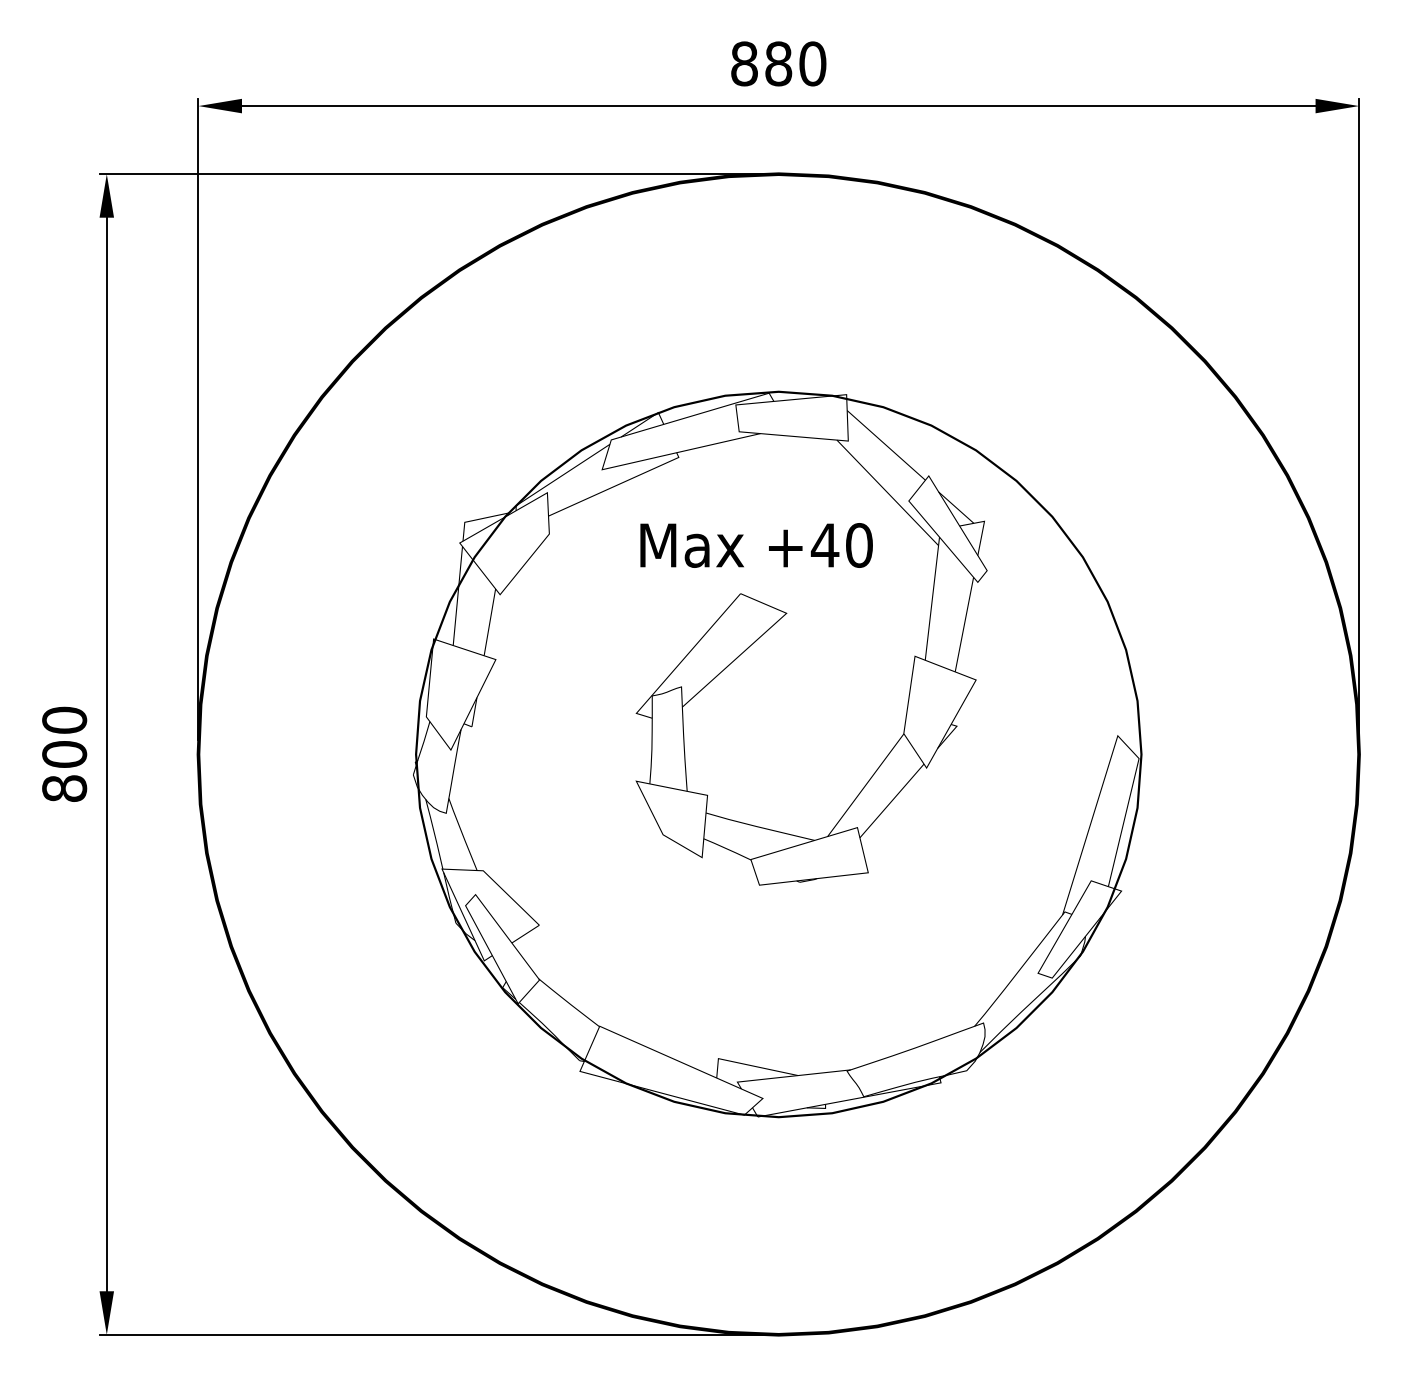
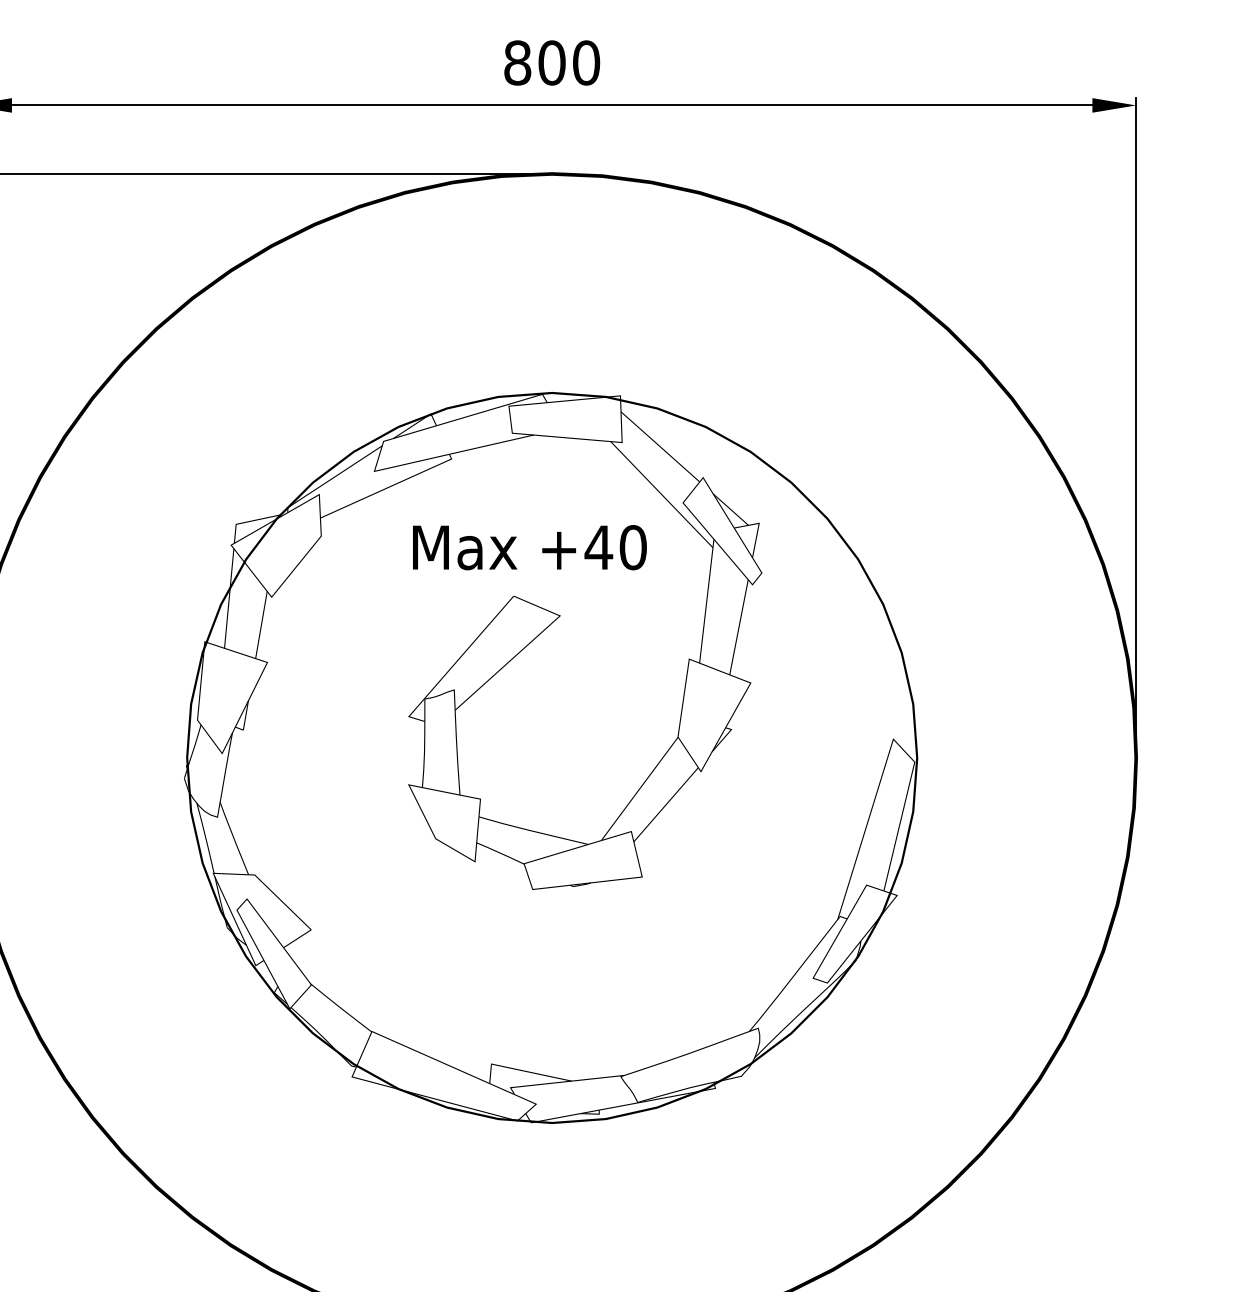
text: (778, 63) -> (551, 62), 880 -> 800

